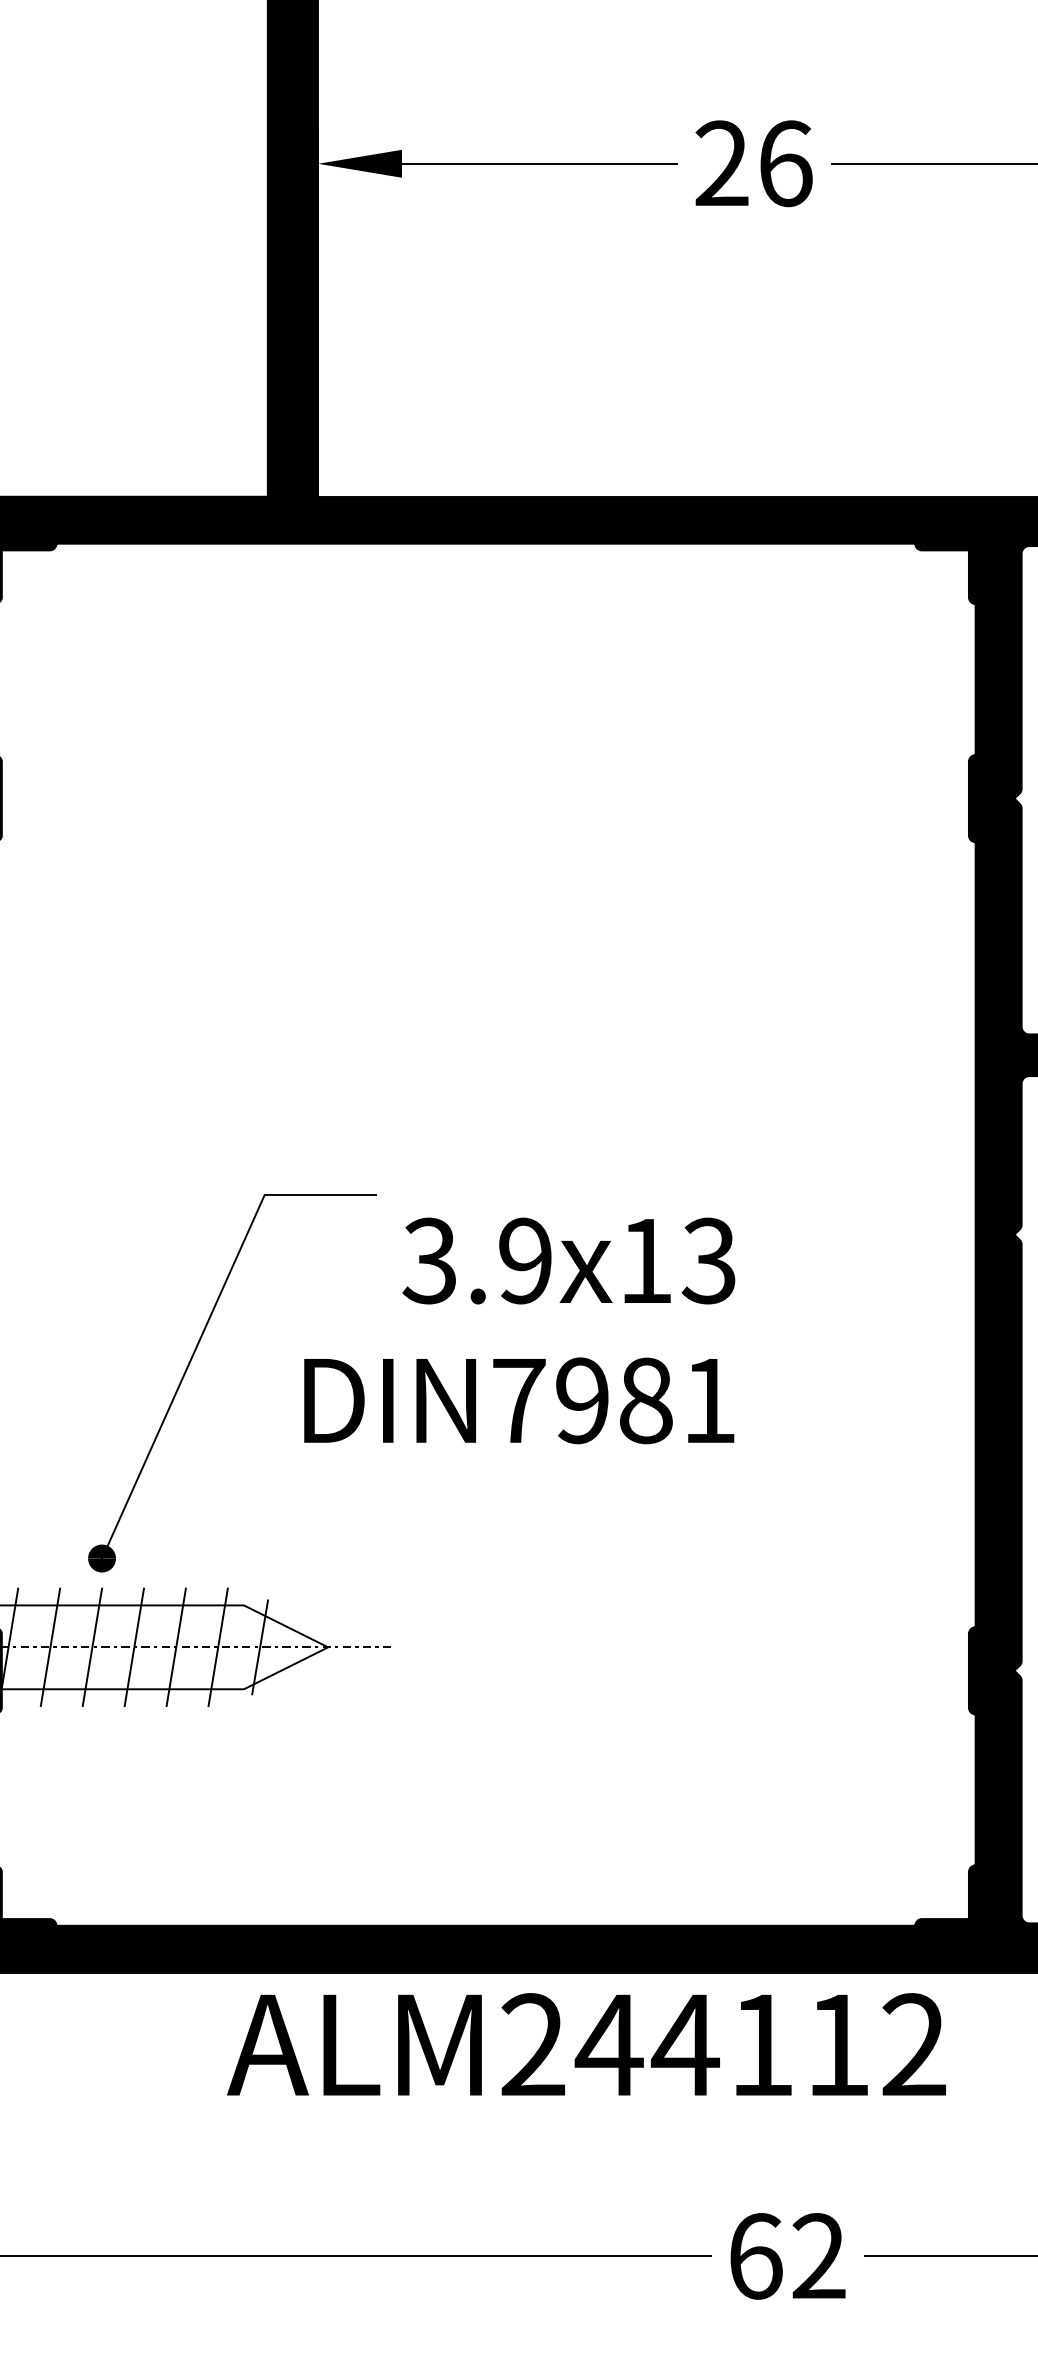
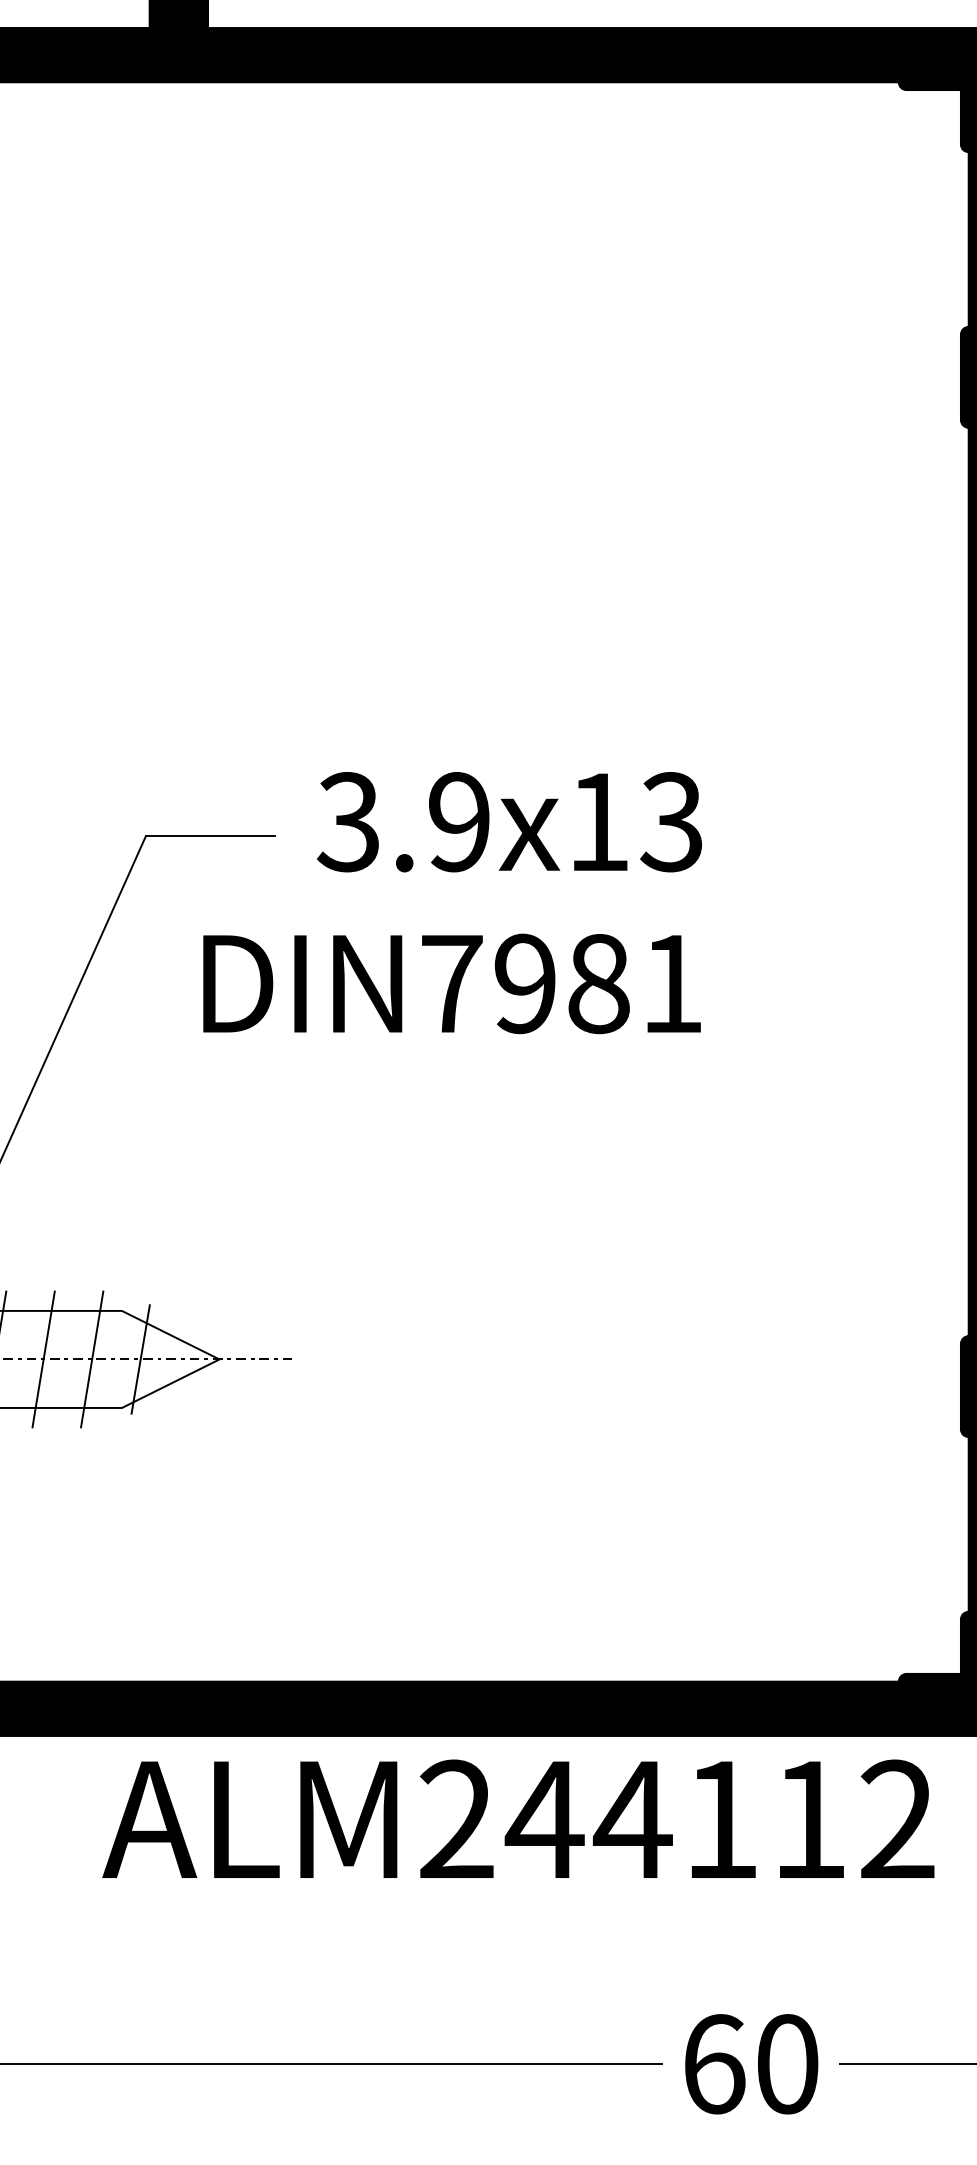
text: (519, 1330) -> (452, 902), moved
text: (818, 2256) -> (786, 2064), 62 -> 60

